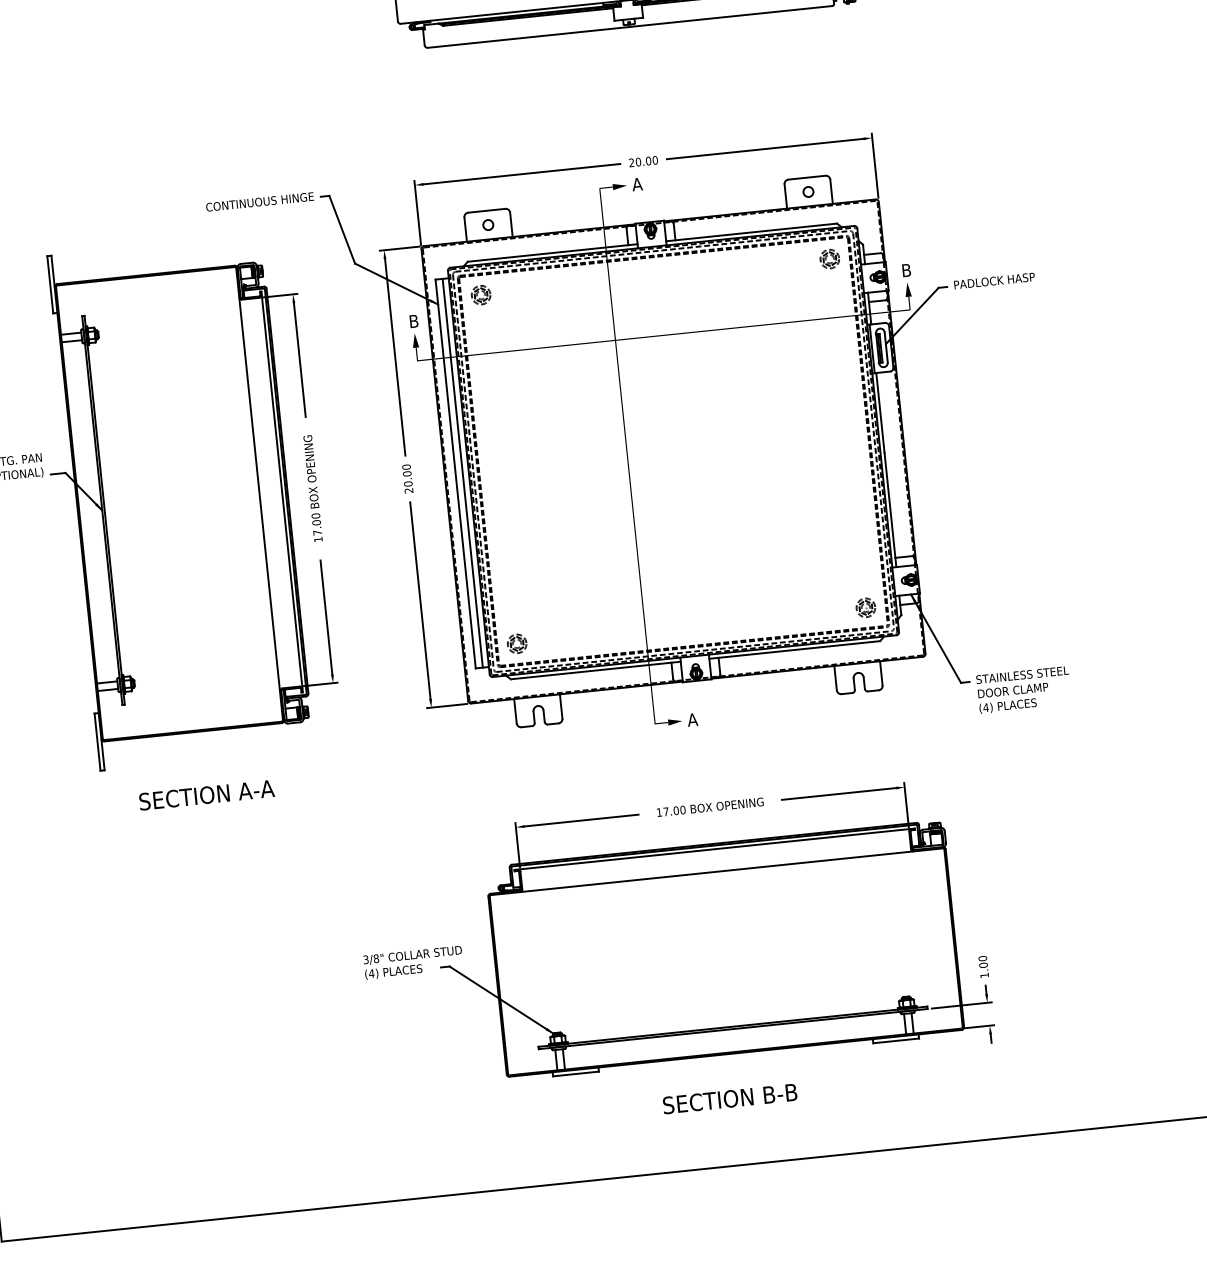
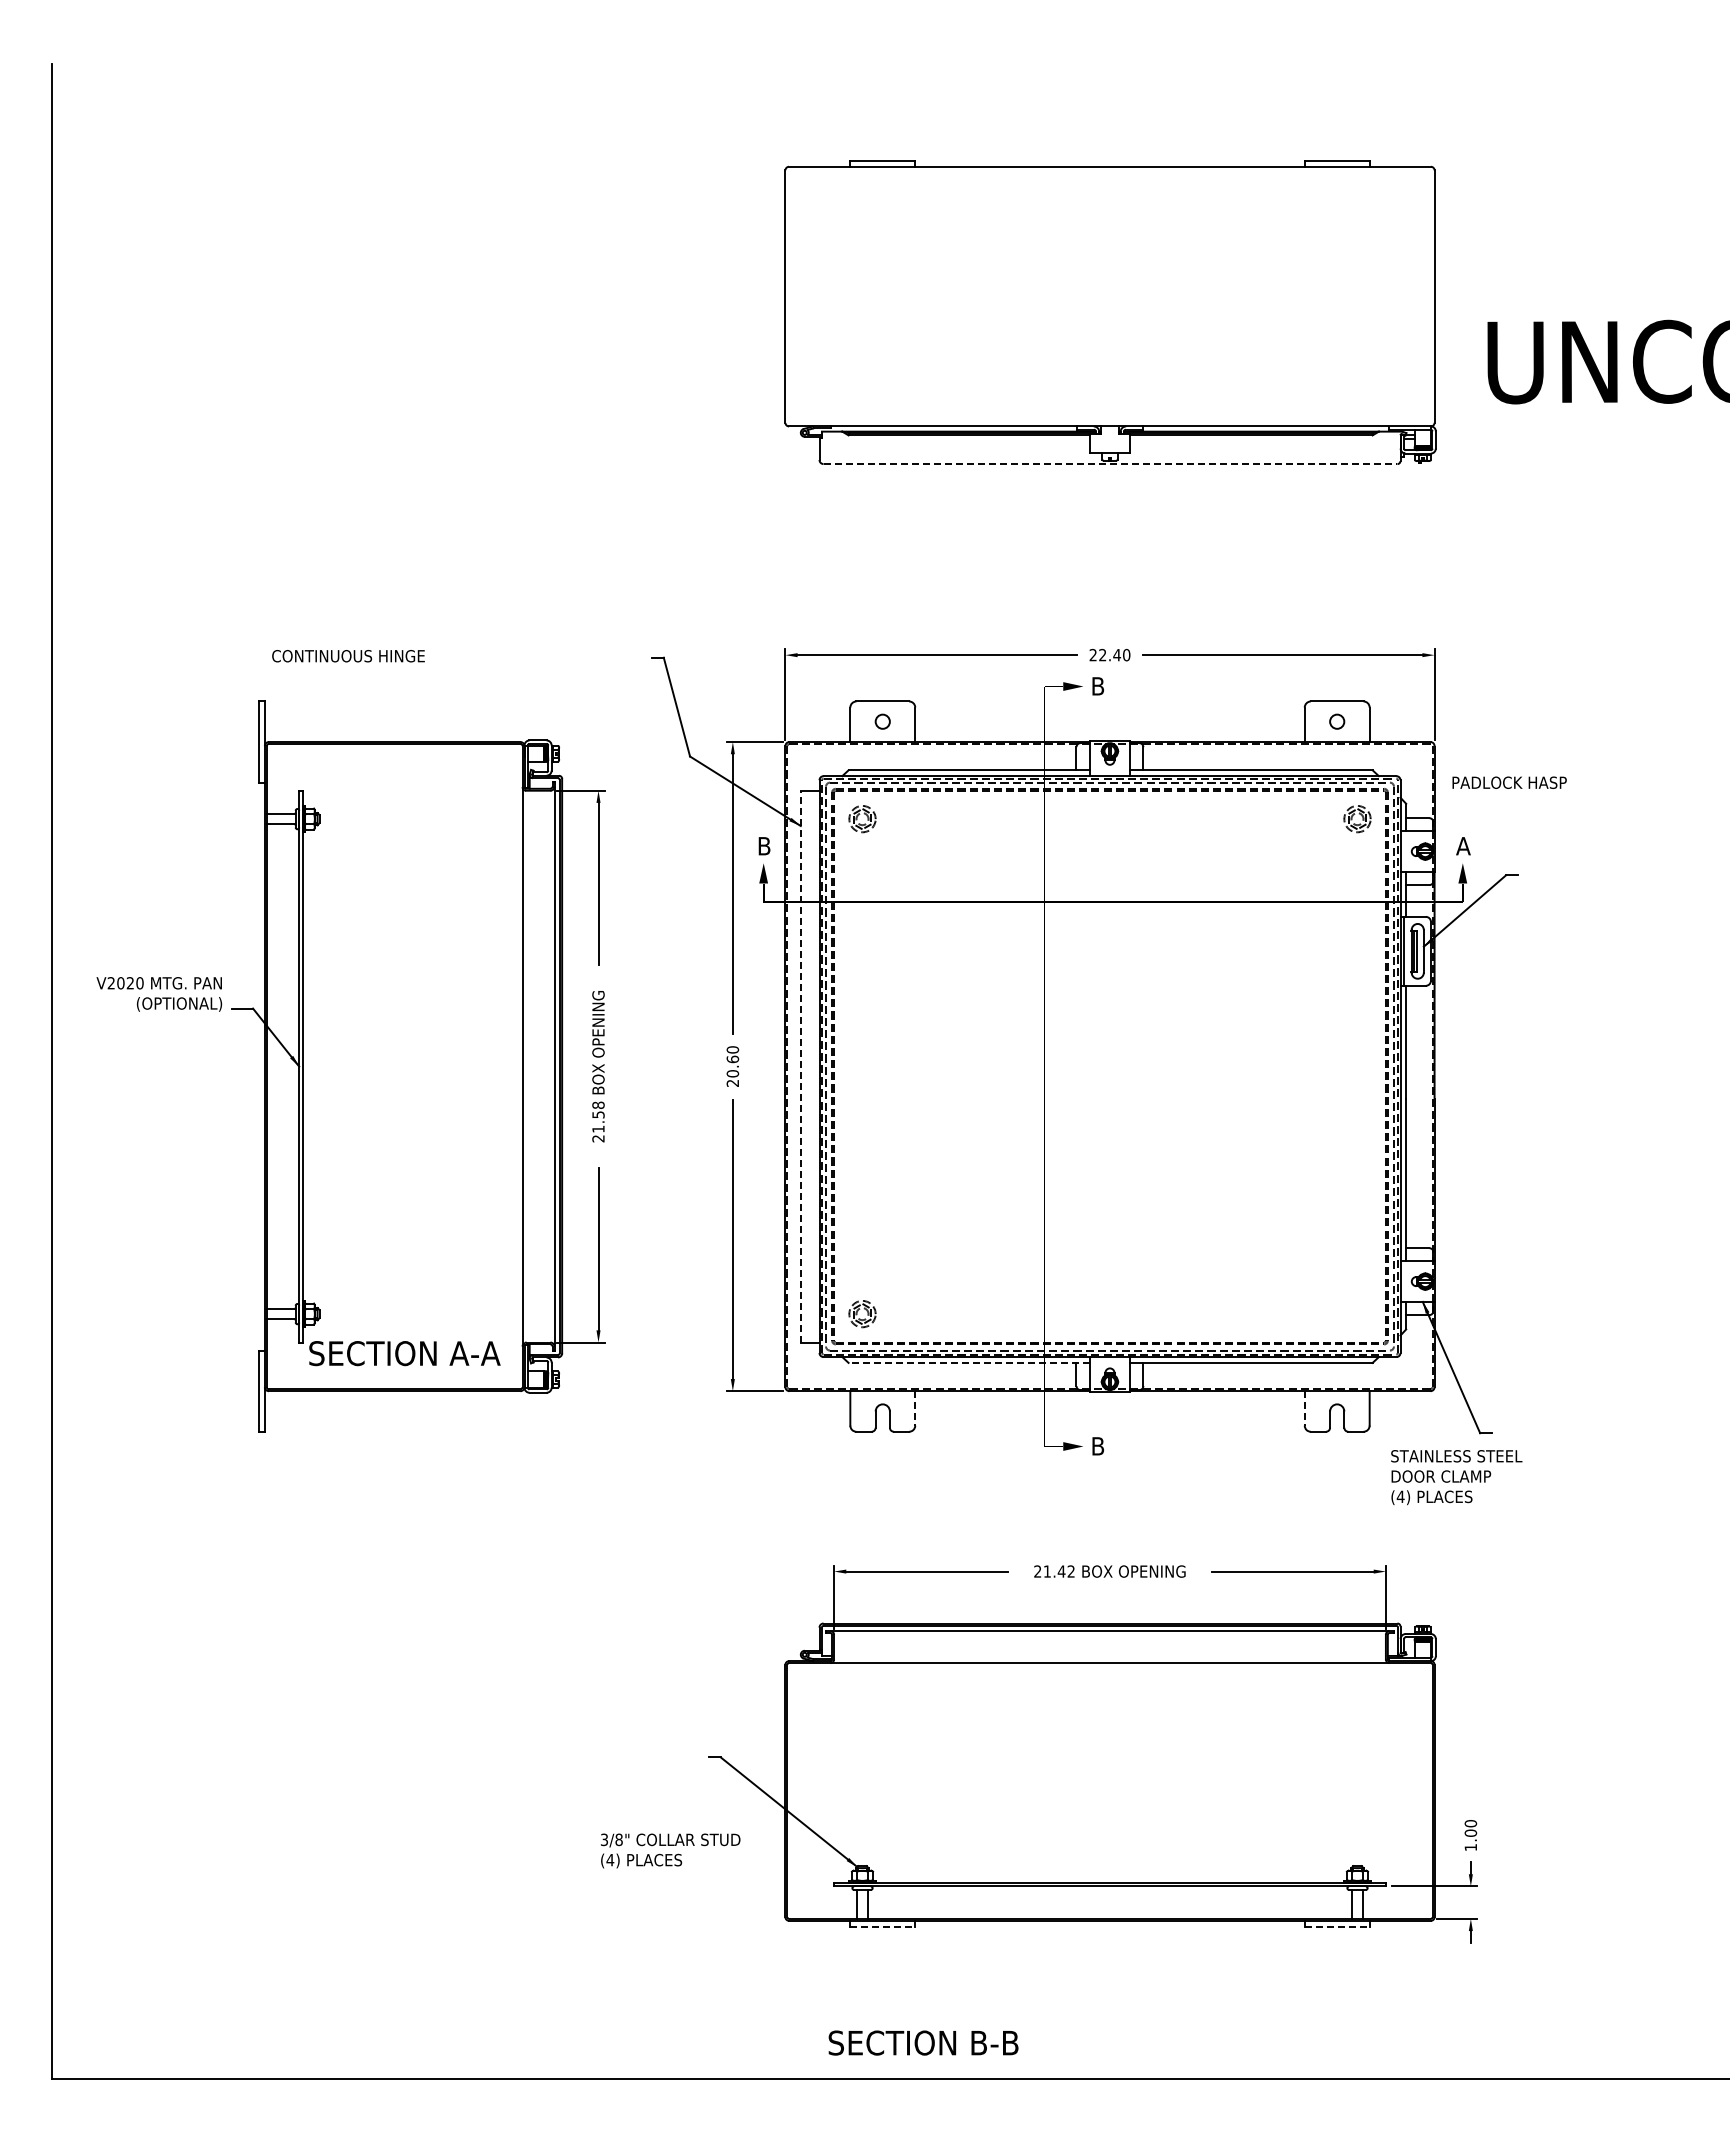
line: (630, 27) -> (1110, 464), solid -> dashed
text: (643, 161) -> (1110, 654), 20.00 -> 22.40
text: (637, 184) -> (1097, 686), A -> B
text: (260, 202) -> (348, 656), moved
text: (906, 270) -> (1463, 846), B -> A
text: (994, 280) -> (1509, 782), moved
text: (406, 473) -> (732, 1058), 20.00 -> 20.60
line: (455, 473) -> (800, 1066), solid -> dashed
line: (462, 473) -> (810, 1066), removed
text: (317, 527) -> (598, 1121), 17.00 -> 21.58
part: (865, 608) -> (1357, 1314), removed
line: (596, 670) -> (969, 1362), solid -> dashed
line: (835, 678) -> (1304, 1408), solid -> dashed
text: (1023, 690) -> (1456, 1477), moved
line: (561, 706) -> (915, 1408), solid -> dashed
text: (692, 720) -> (1097, 1446), A -> B
text: (206, 795) -> (404, 1353), moved
text: (671, 811) -> (1054, 1571), 17.00 -> 21.42
text: (413, 962) -> (670, 1850), moved
line: (896, 1040) -> (1337, 1926), solid -> dashed
line: (576, 1073) -> (883, 1926), solid -> dashed
text: (730, 1098) -> (923, 2042), moved

